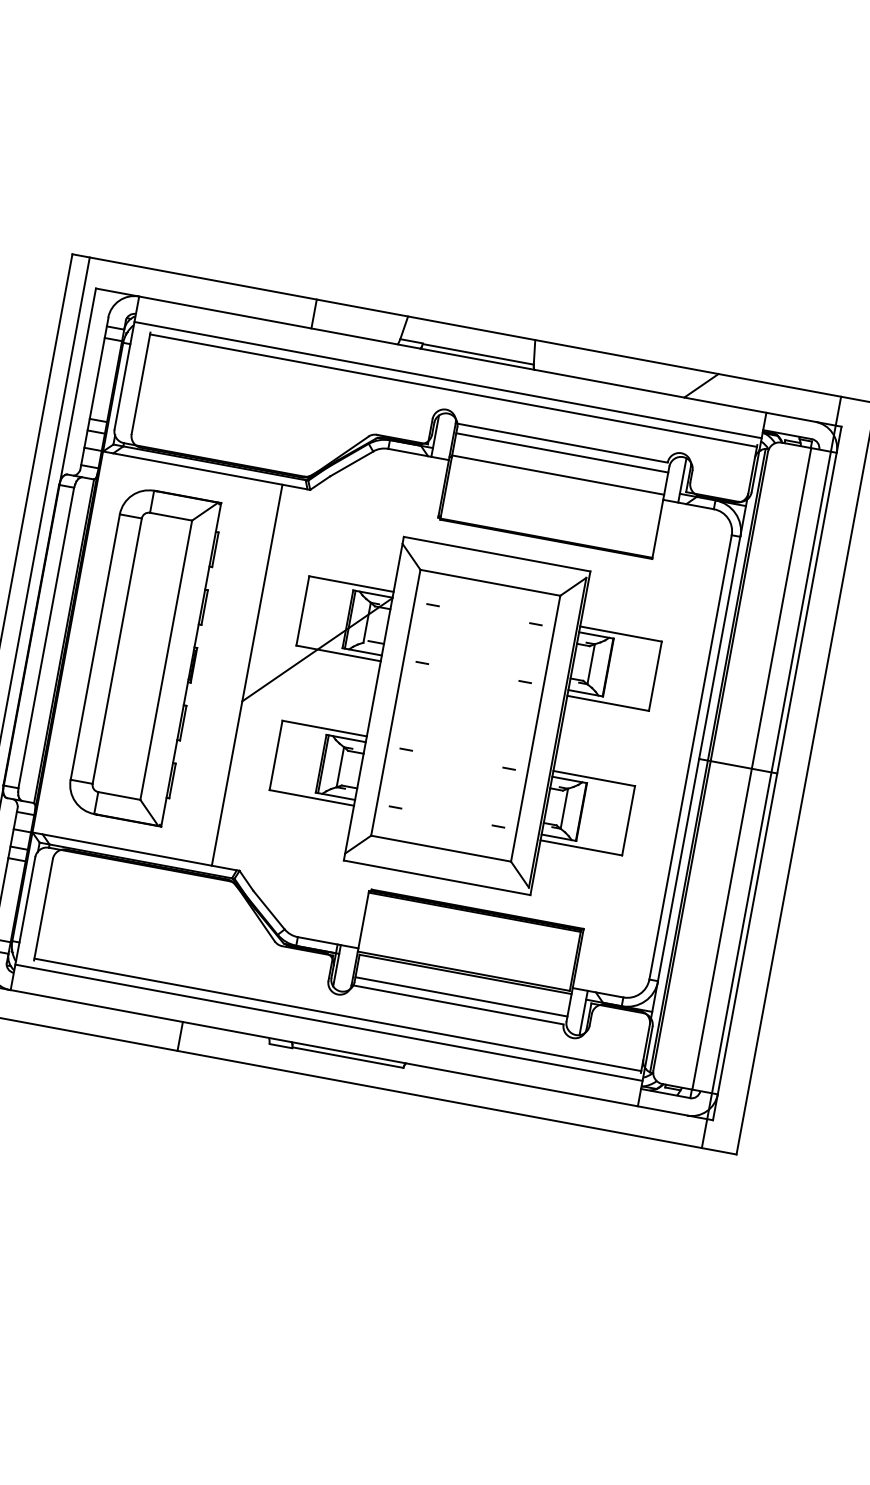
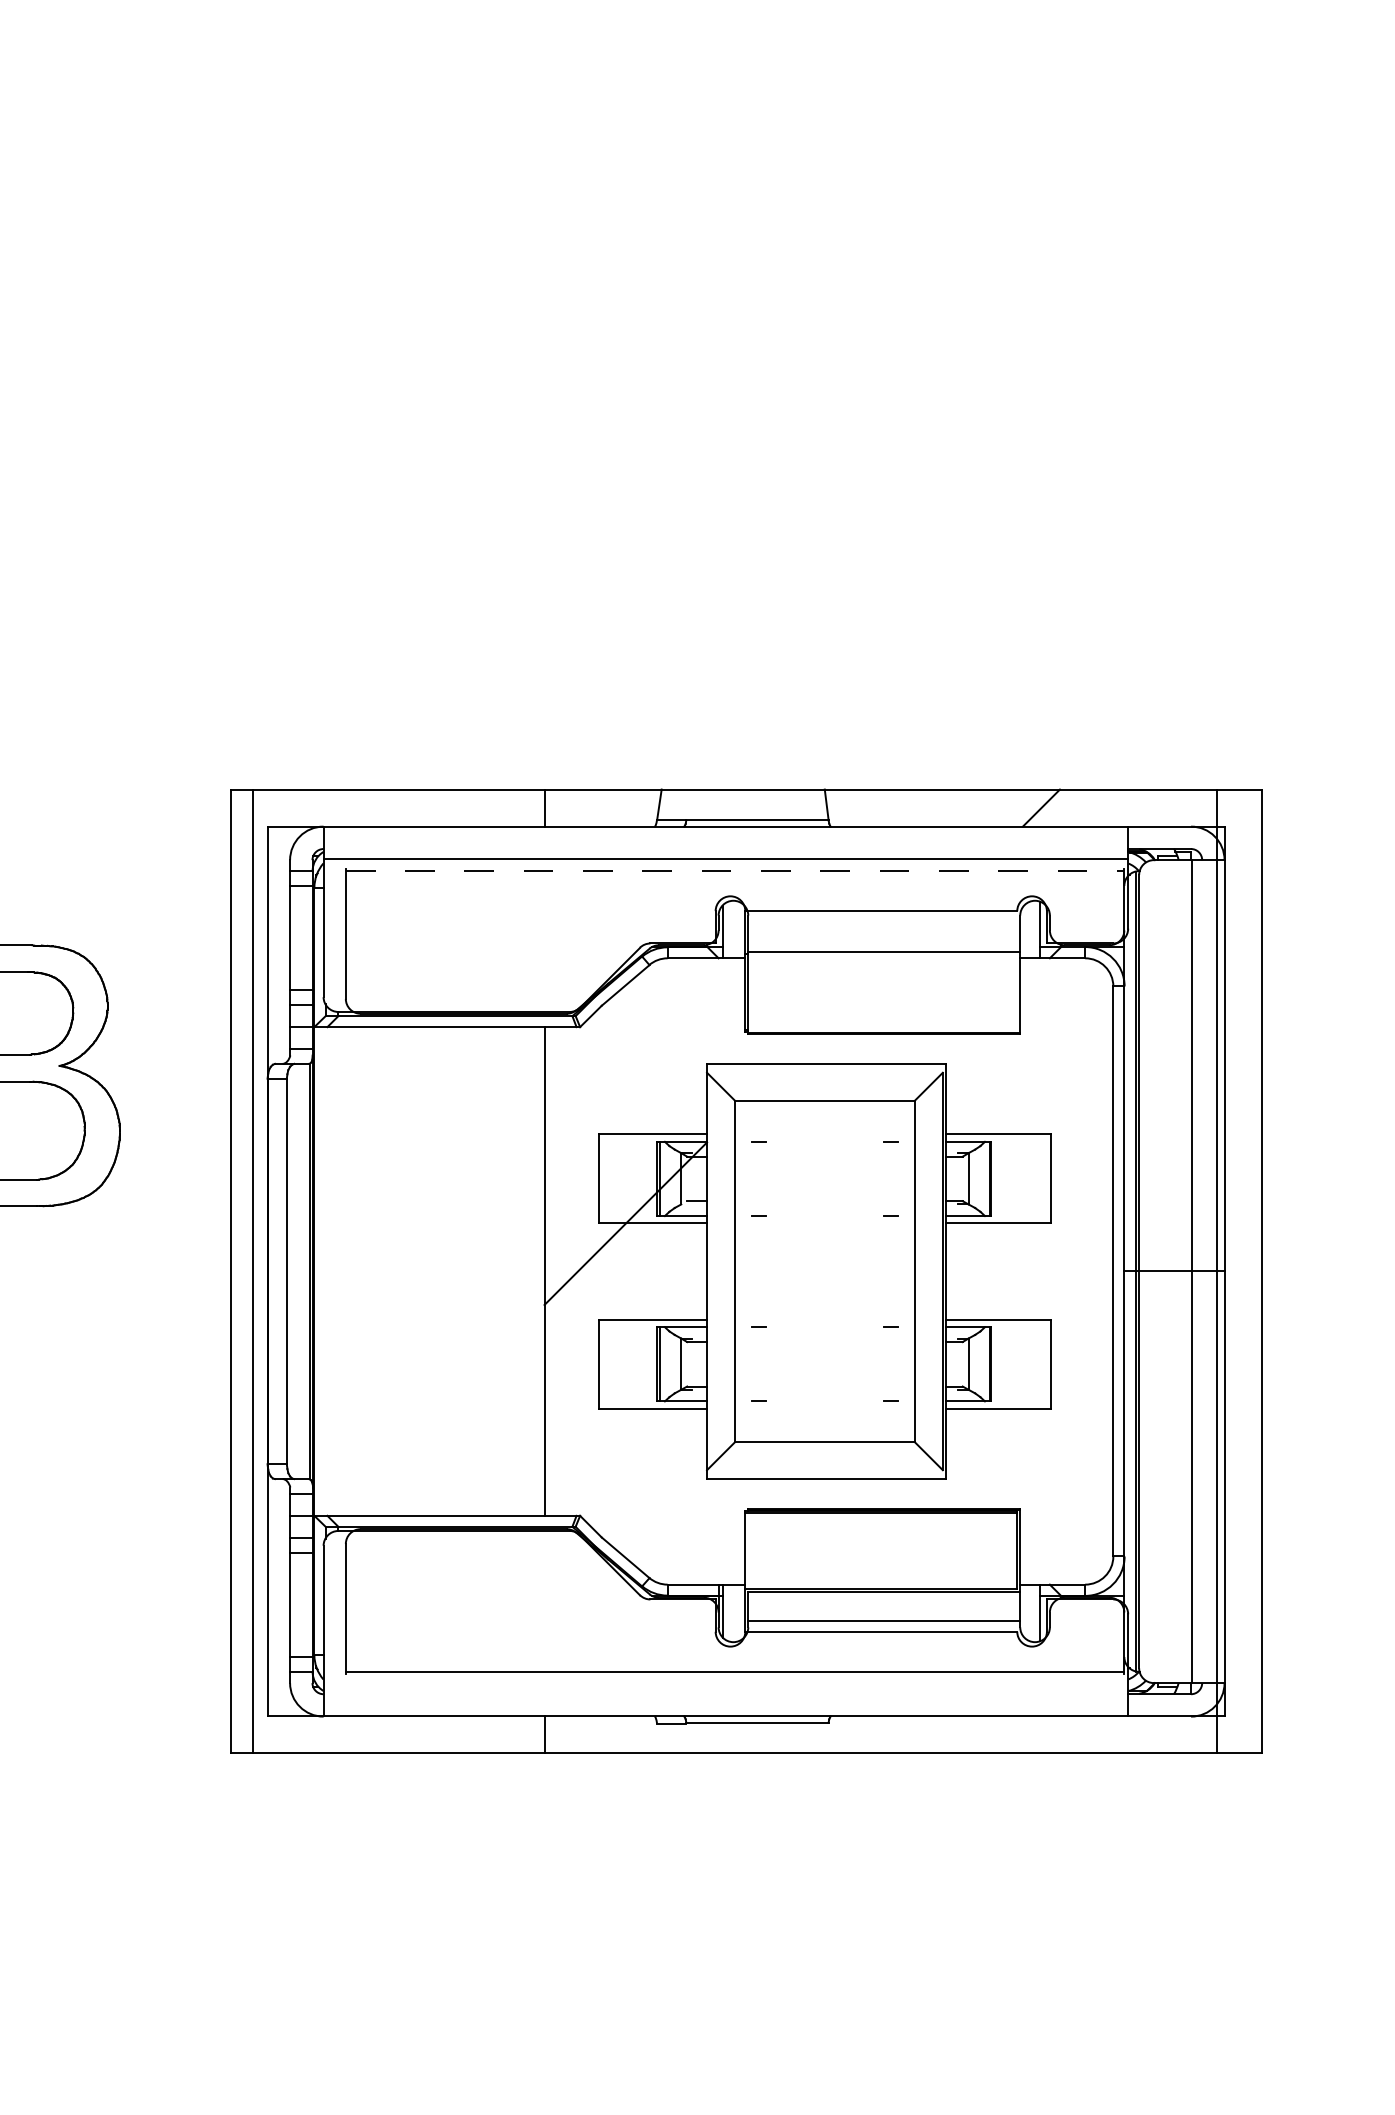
line: (453, 391) -> (735, 871), solid -> dashed
line: (562, 453) -> (884, 923), removed
part: (144, 656) -> (412, 1271), removed
line: (328, 1022) -> (725, 1683), removed

